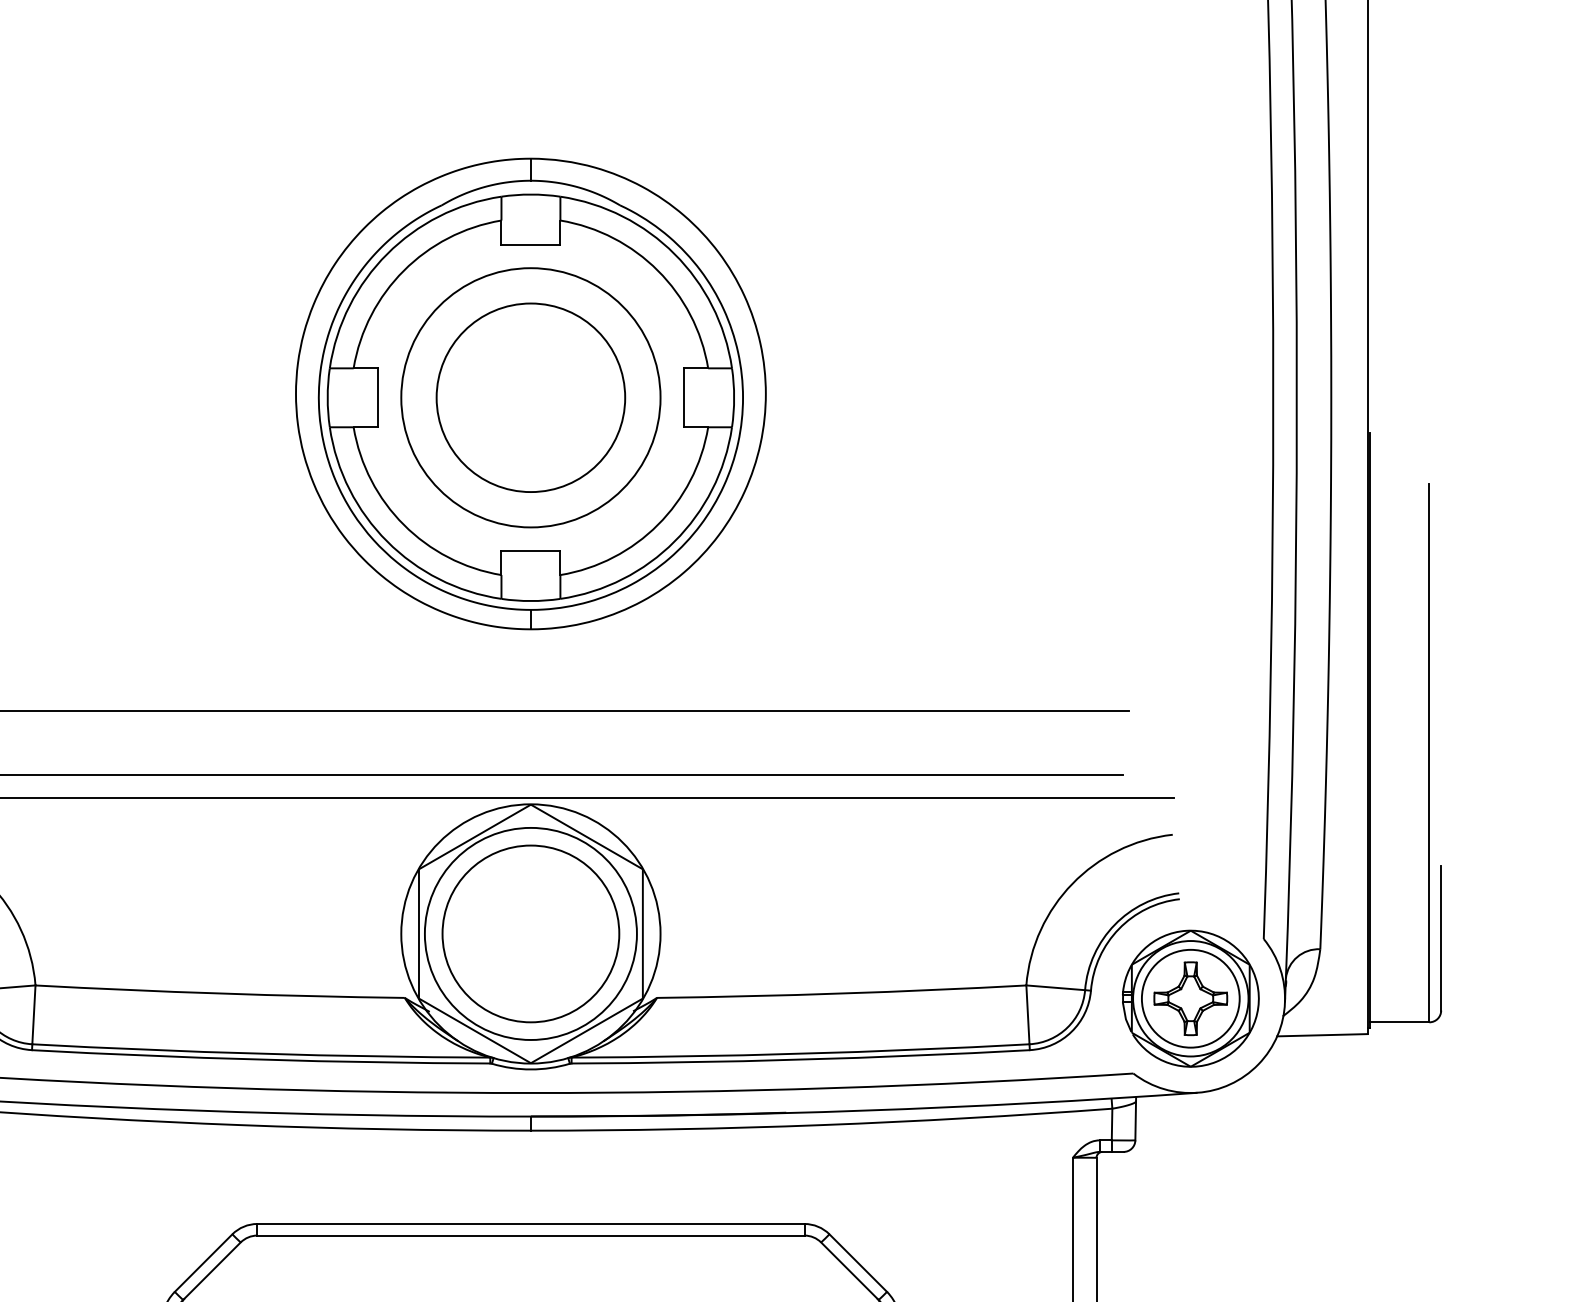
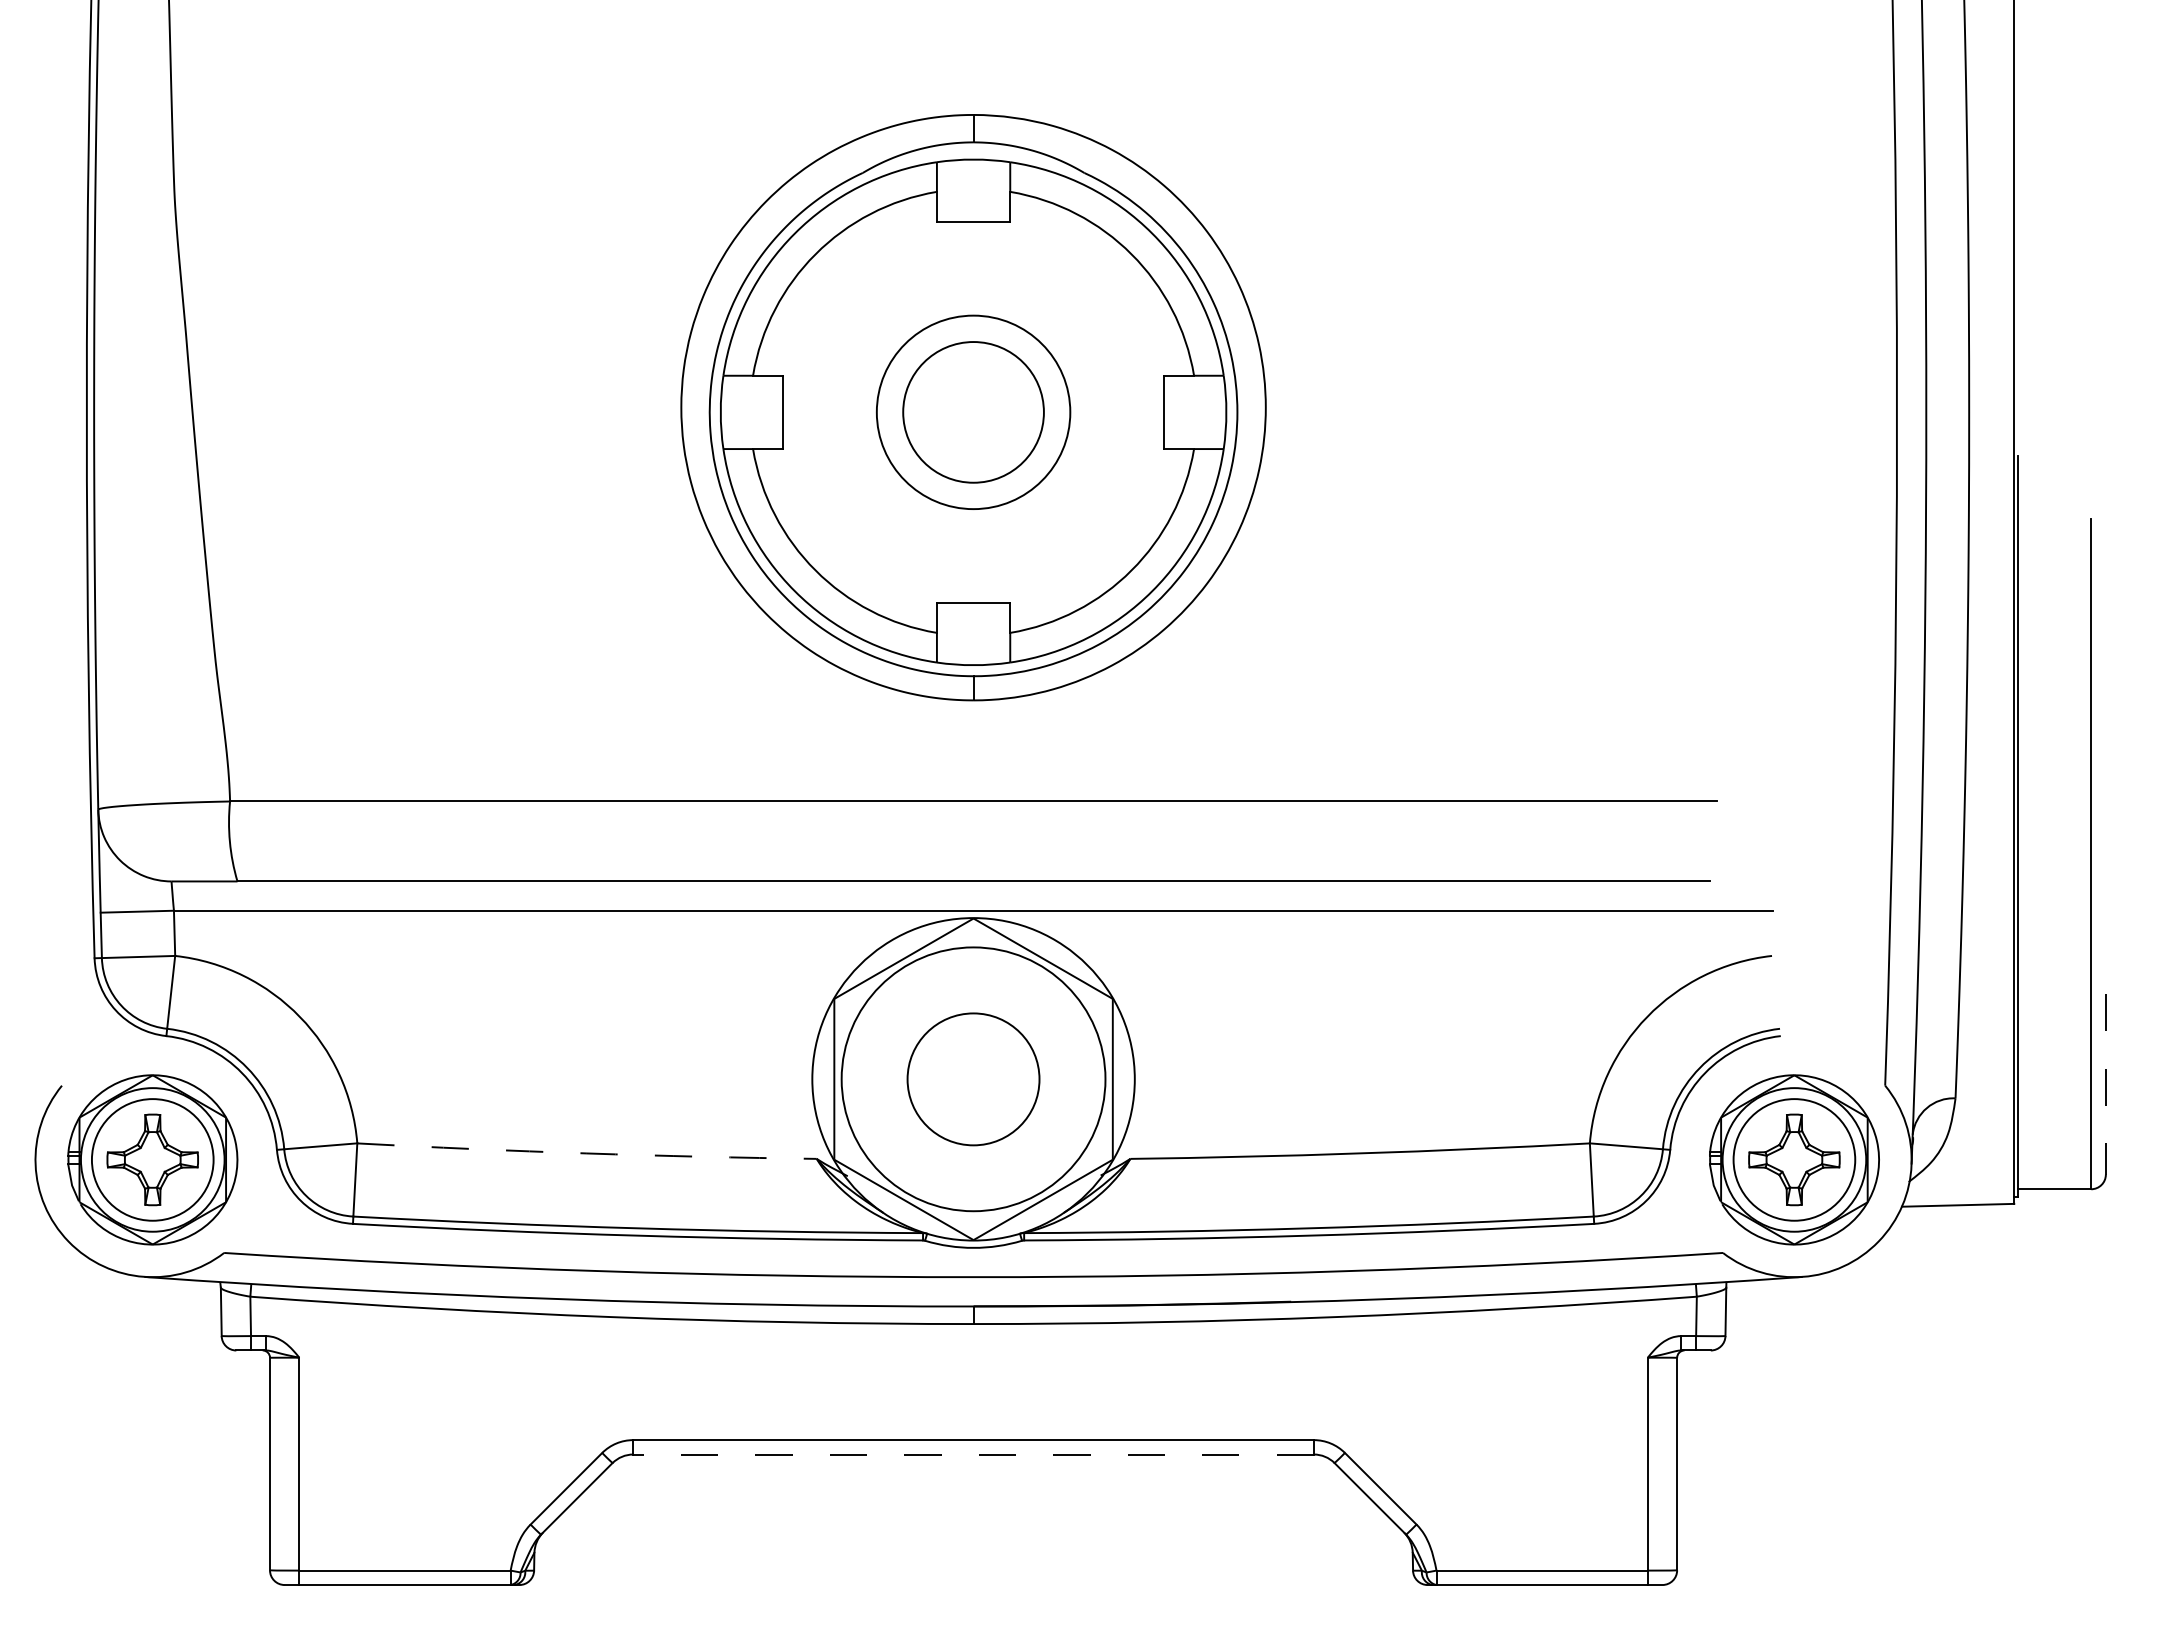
circle: (530, 397) -> (973, 412), size x0.6
circle: (530, 397) -> (973, 412), size x0.6
circle: (530, 934) -> (973, 1079), size x0.6
line: (1440, 938) -> (2105, 1084), solid -> dashed
arc: (219, 993) -> (586, 1153), solid -> dashed
line: (530, 1235) -> (973, 1454), solid -> dashed

